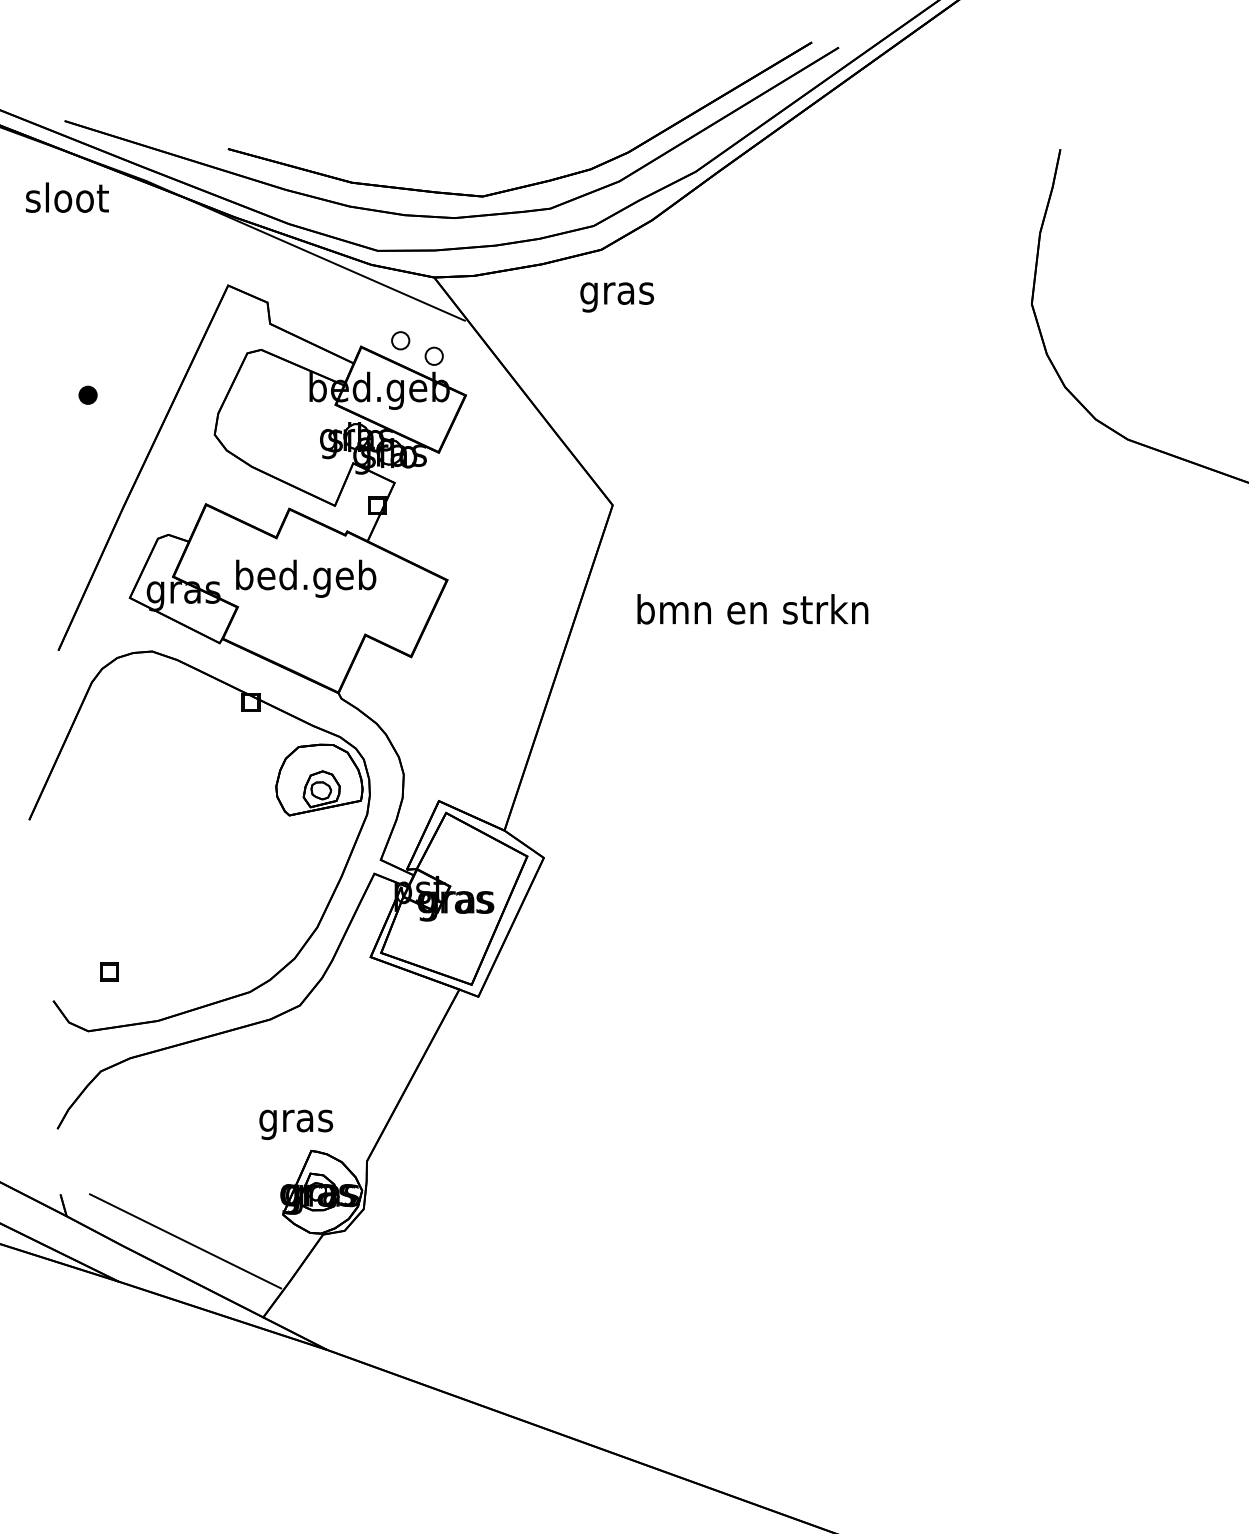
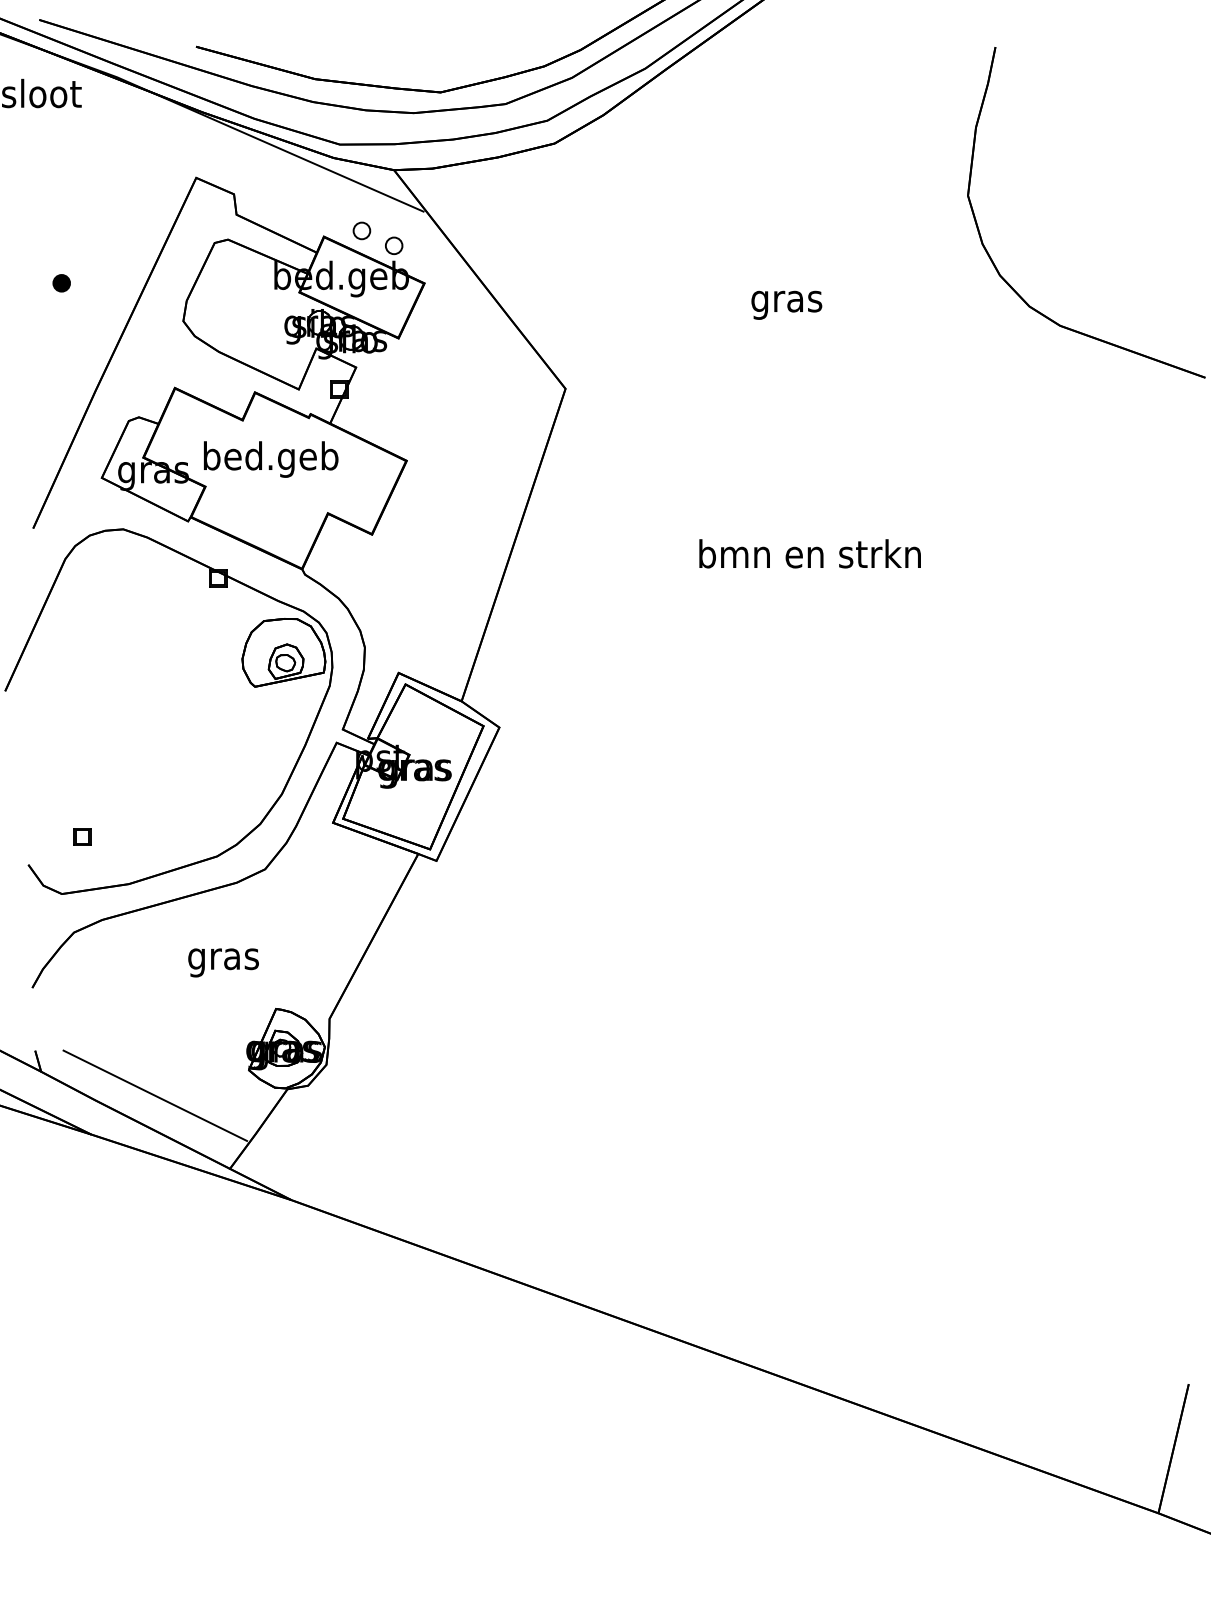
text: (616, 296) -> (786, 304), moved
text: (752, 608) -> (809, 553), moved
text: (296, 1124) -> (223, 962), moved

